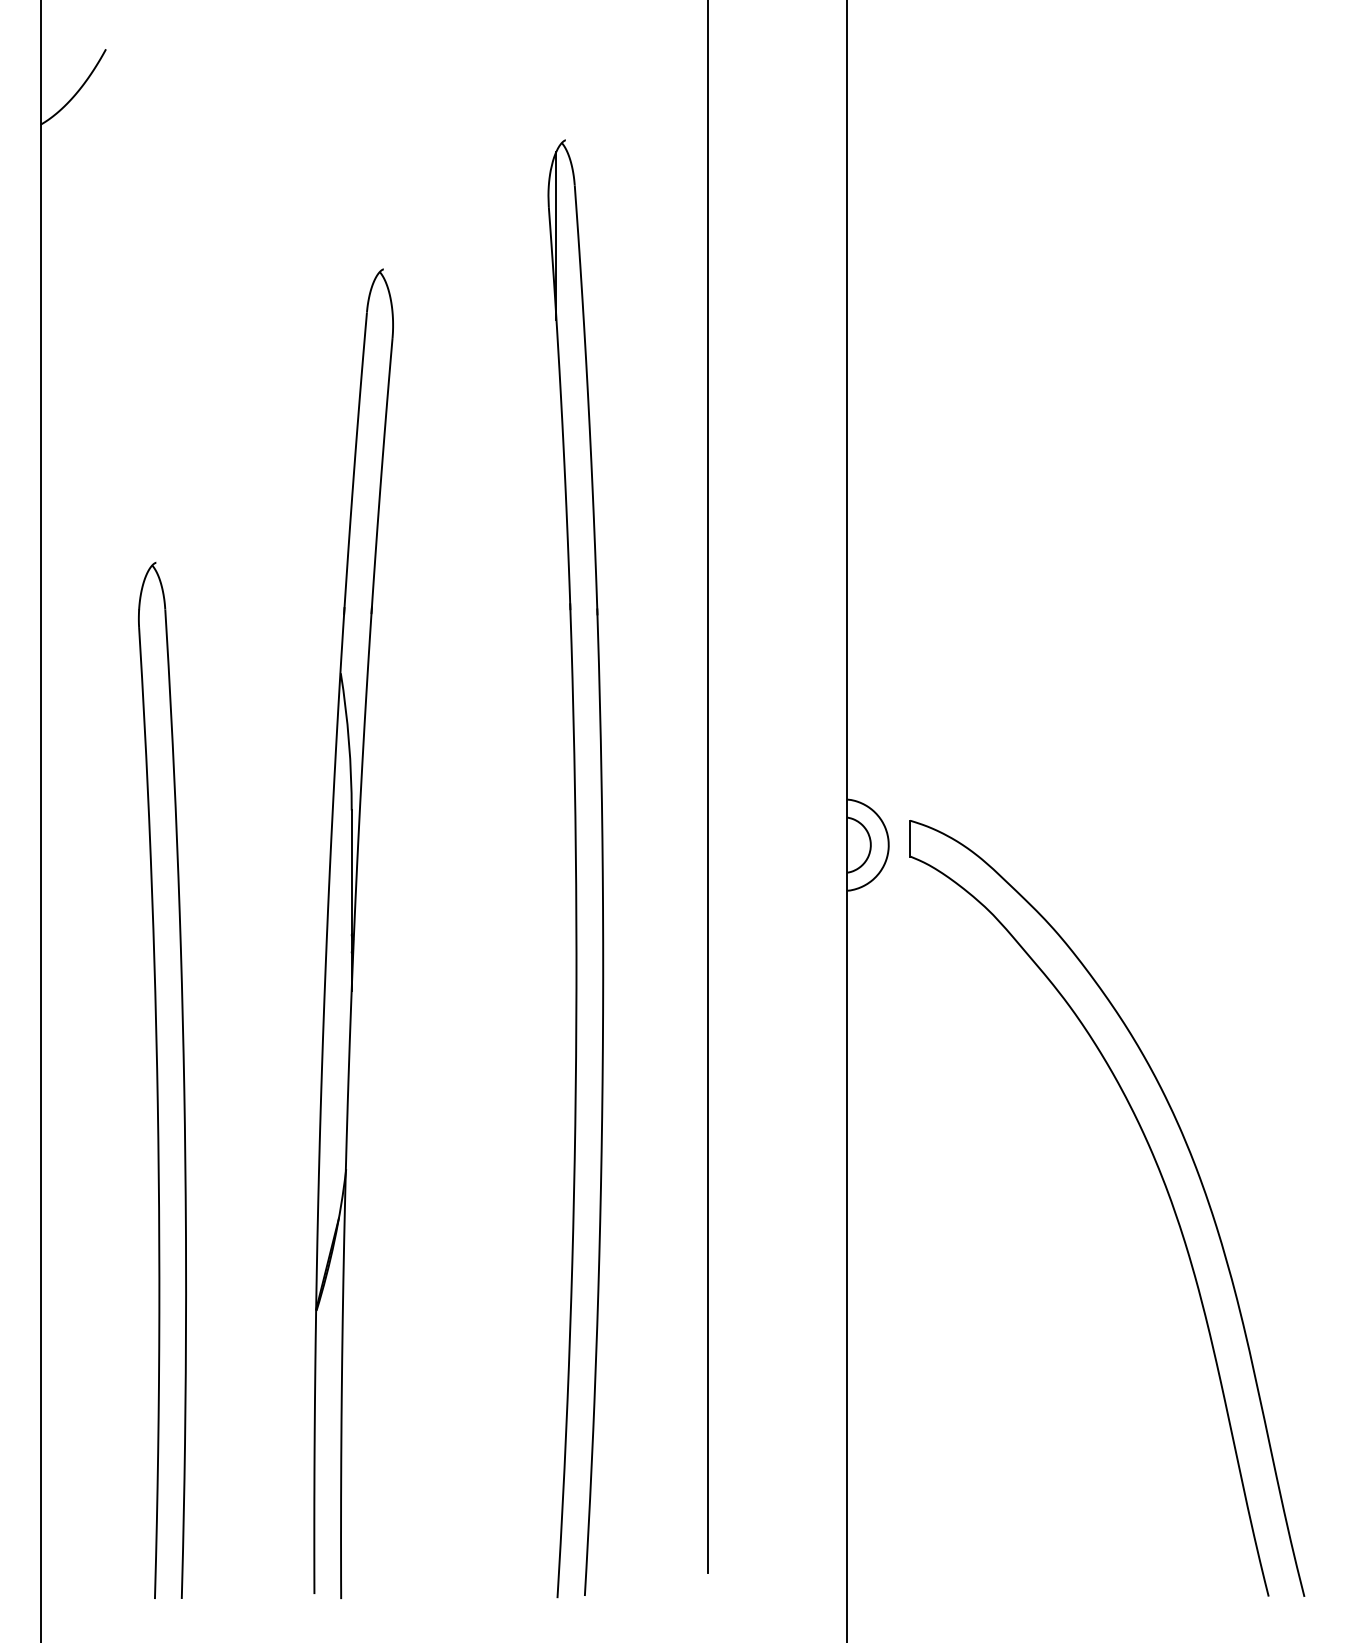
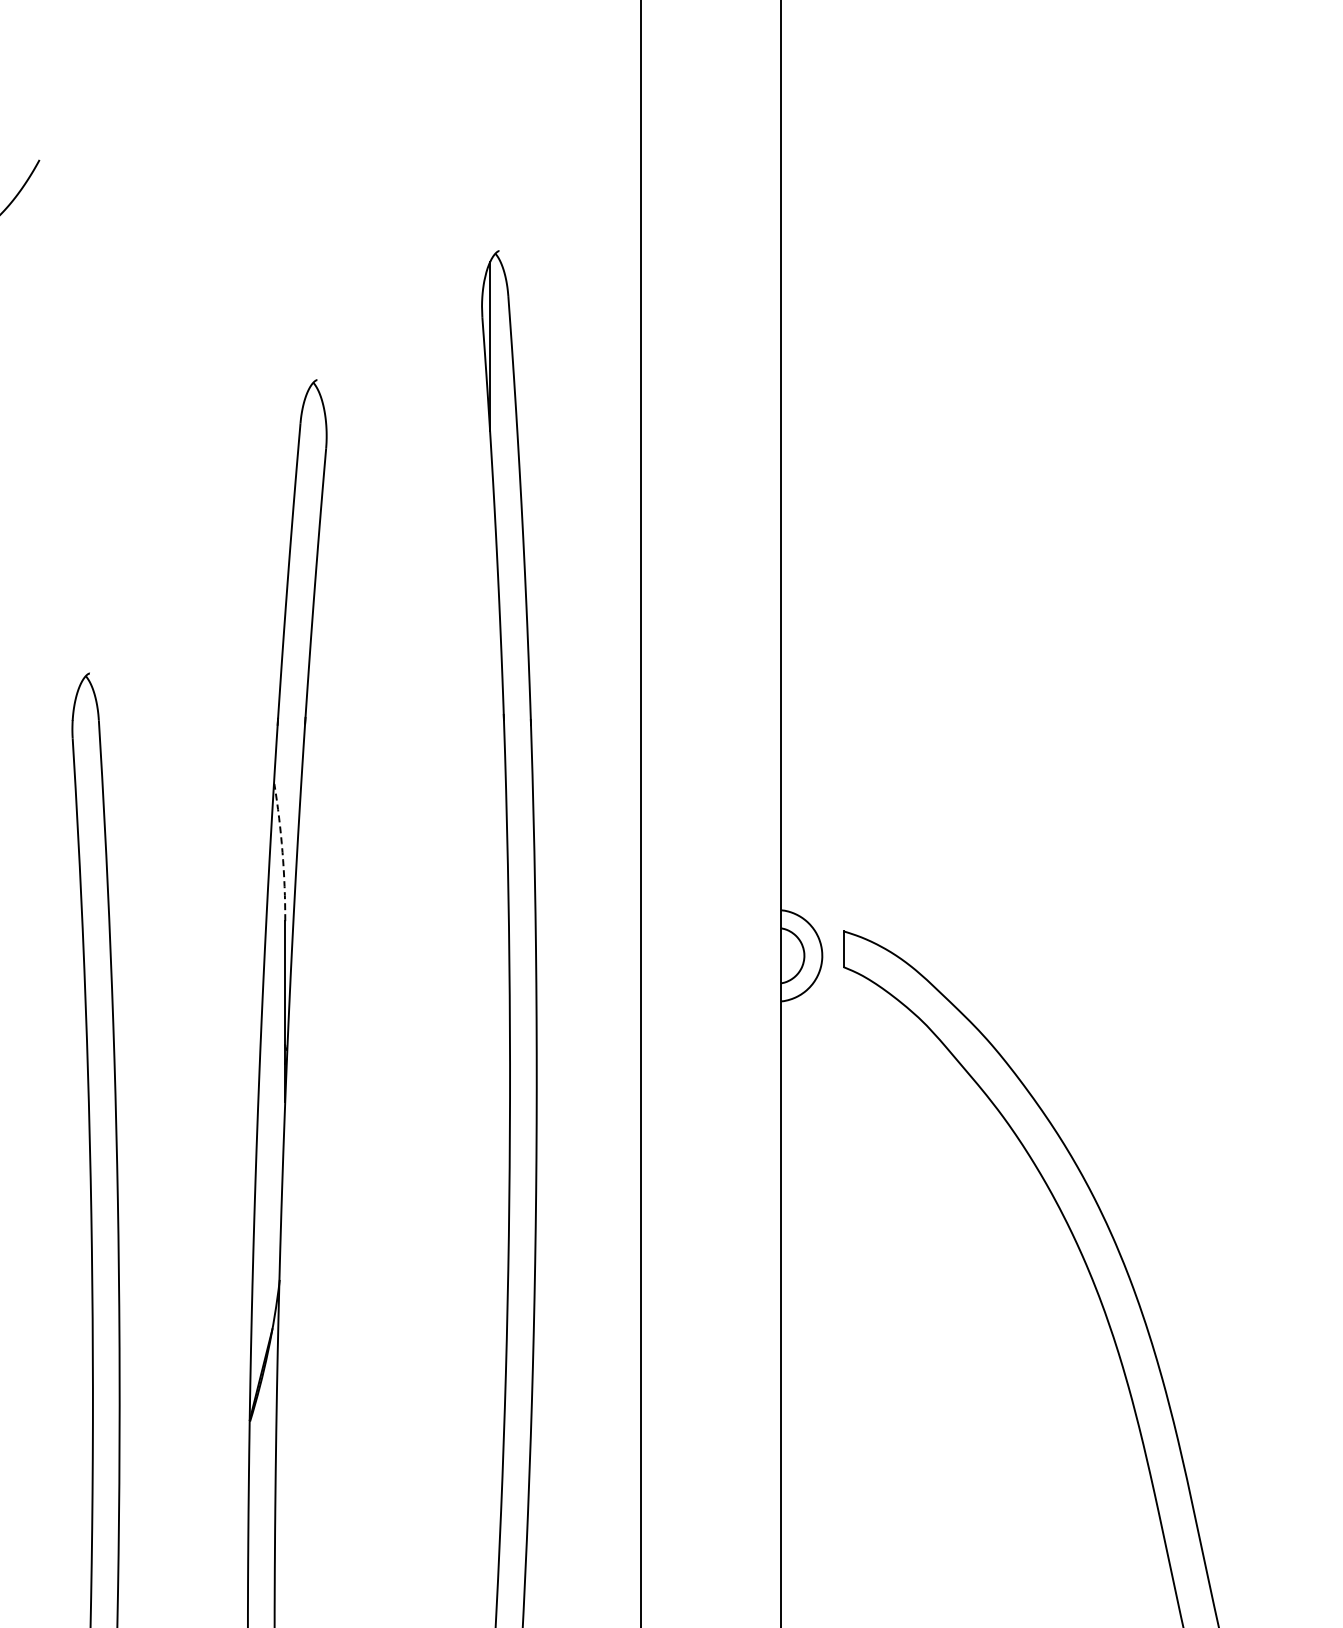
arc: (348, 741) -> (282, 852), solid -> dashed

